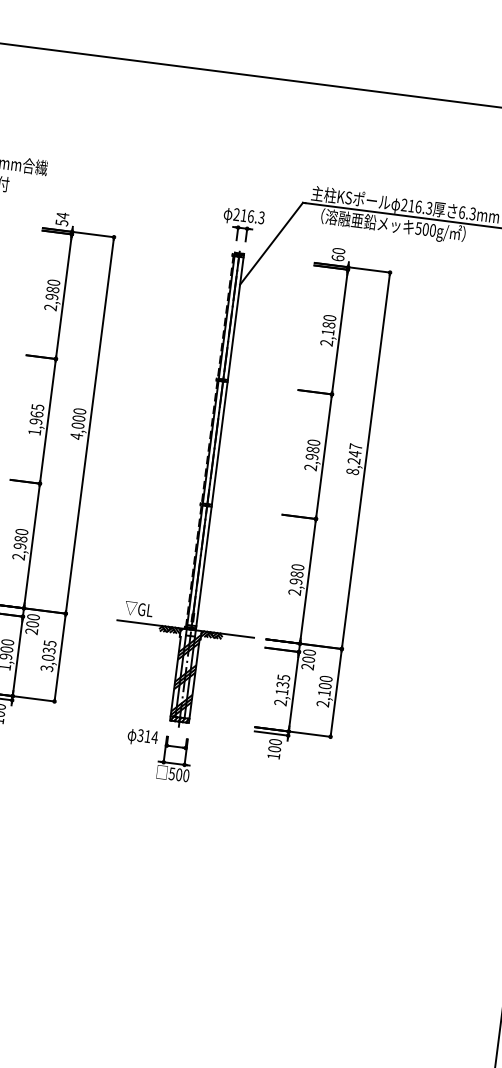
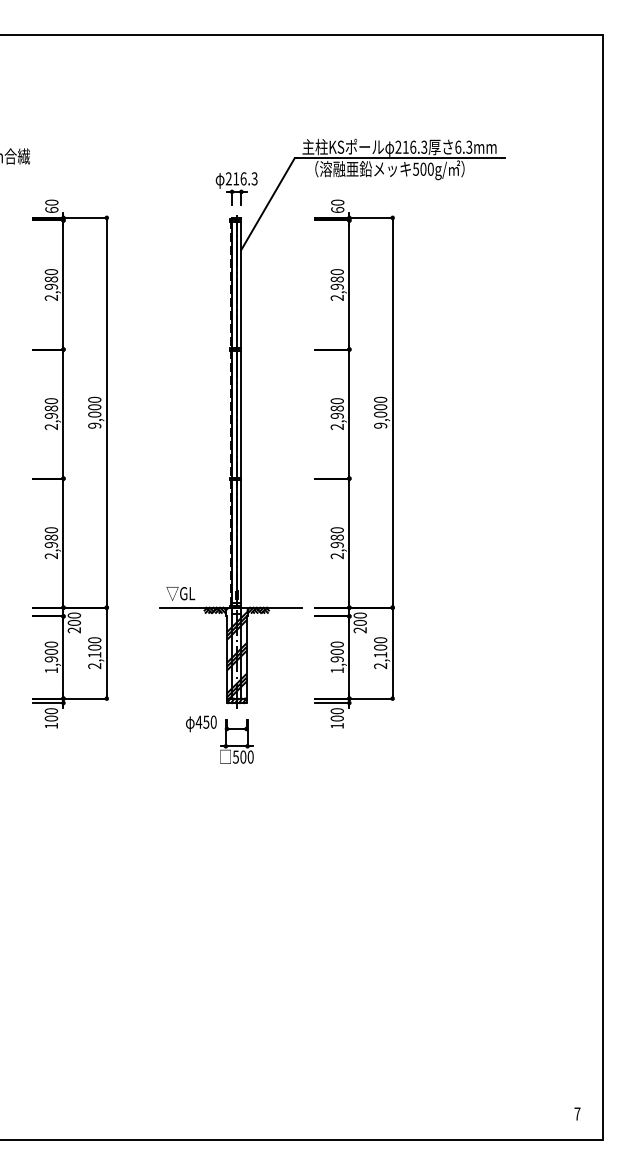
text: (62, 219) -> (51, 206), 54 -> 60
text: (327, 331) -> (336, 286), 2,180 -> 2,980
text: (35, 420) -> (50, 414), 1,965 -> 2,980
text: (76, 436) -> (94, 425), 4,000 -> 9,000
text: (354, 459) -> (380, 412), 8,247 -> 9,000
text: (48, 656) -> (94, 653), 3,035 -> 2,100
text: (281, 690) -> (336, 657), 2,135 -> 1,900
text: (147, 735) -> (205, 721), 314 -> 450

